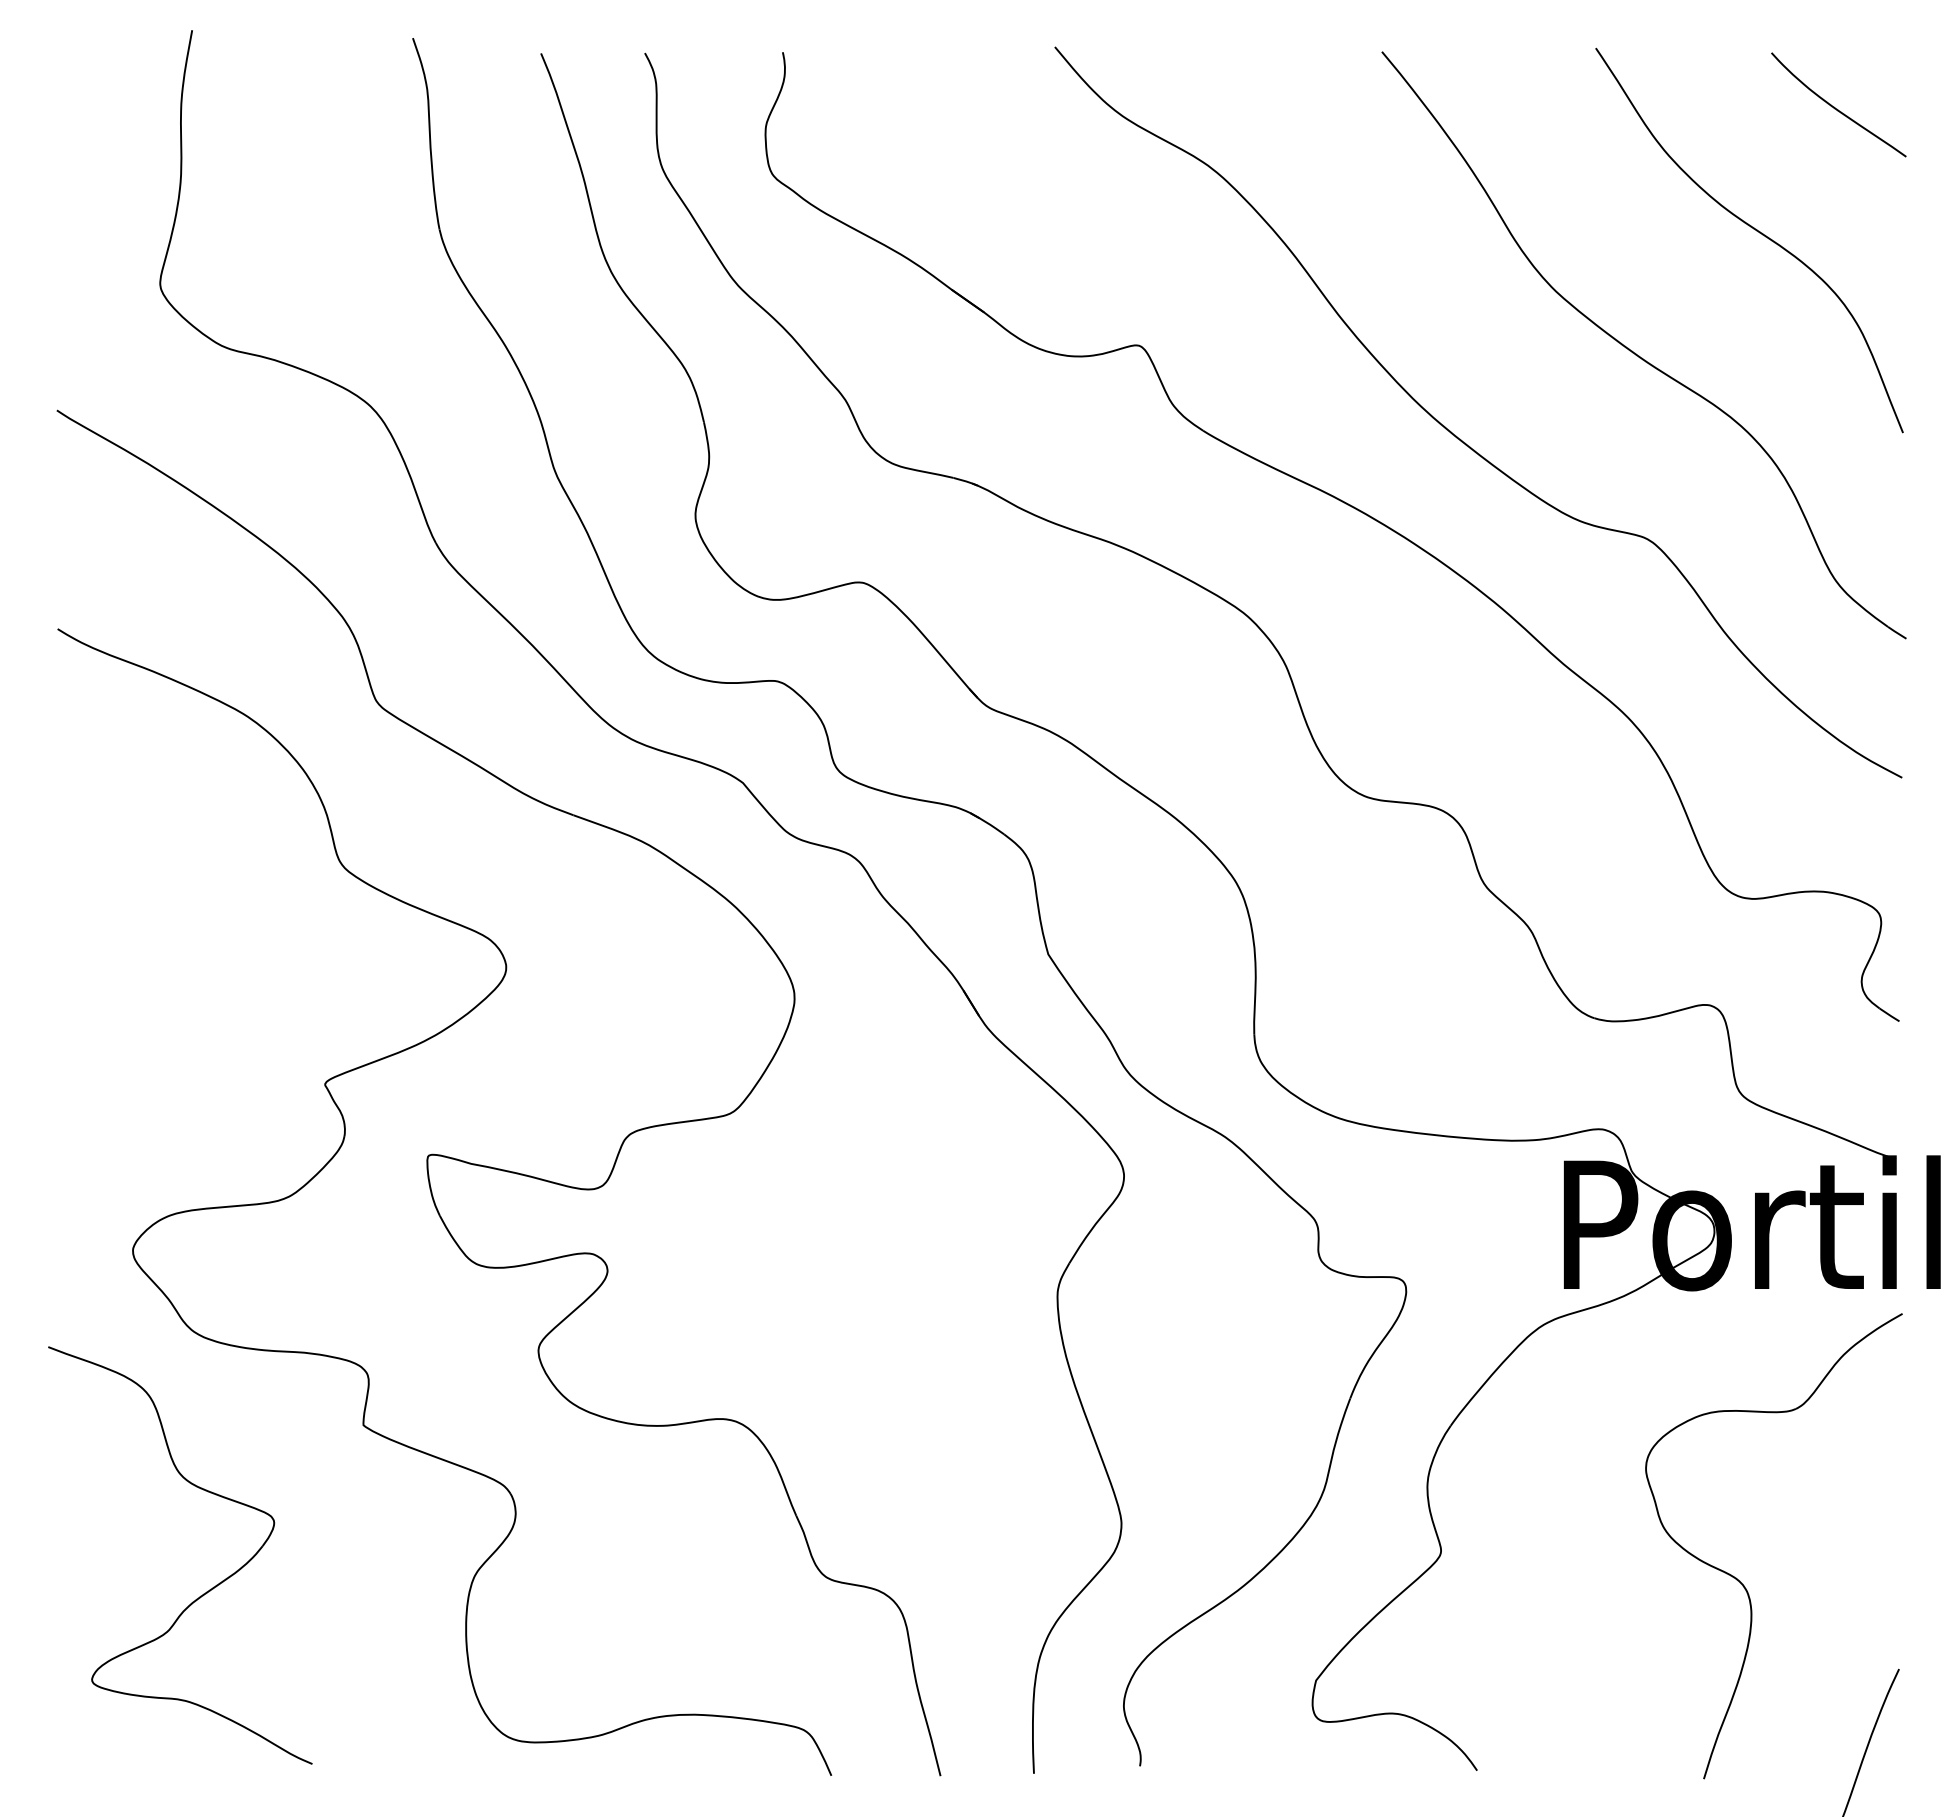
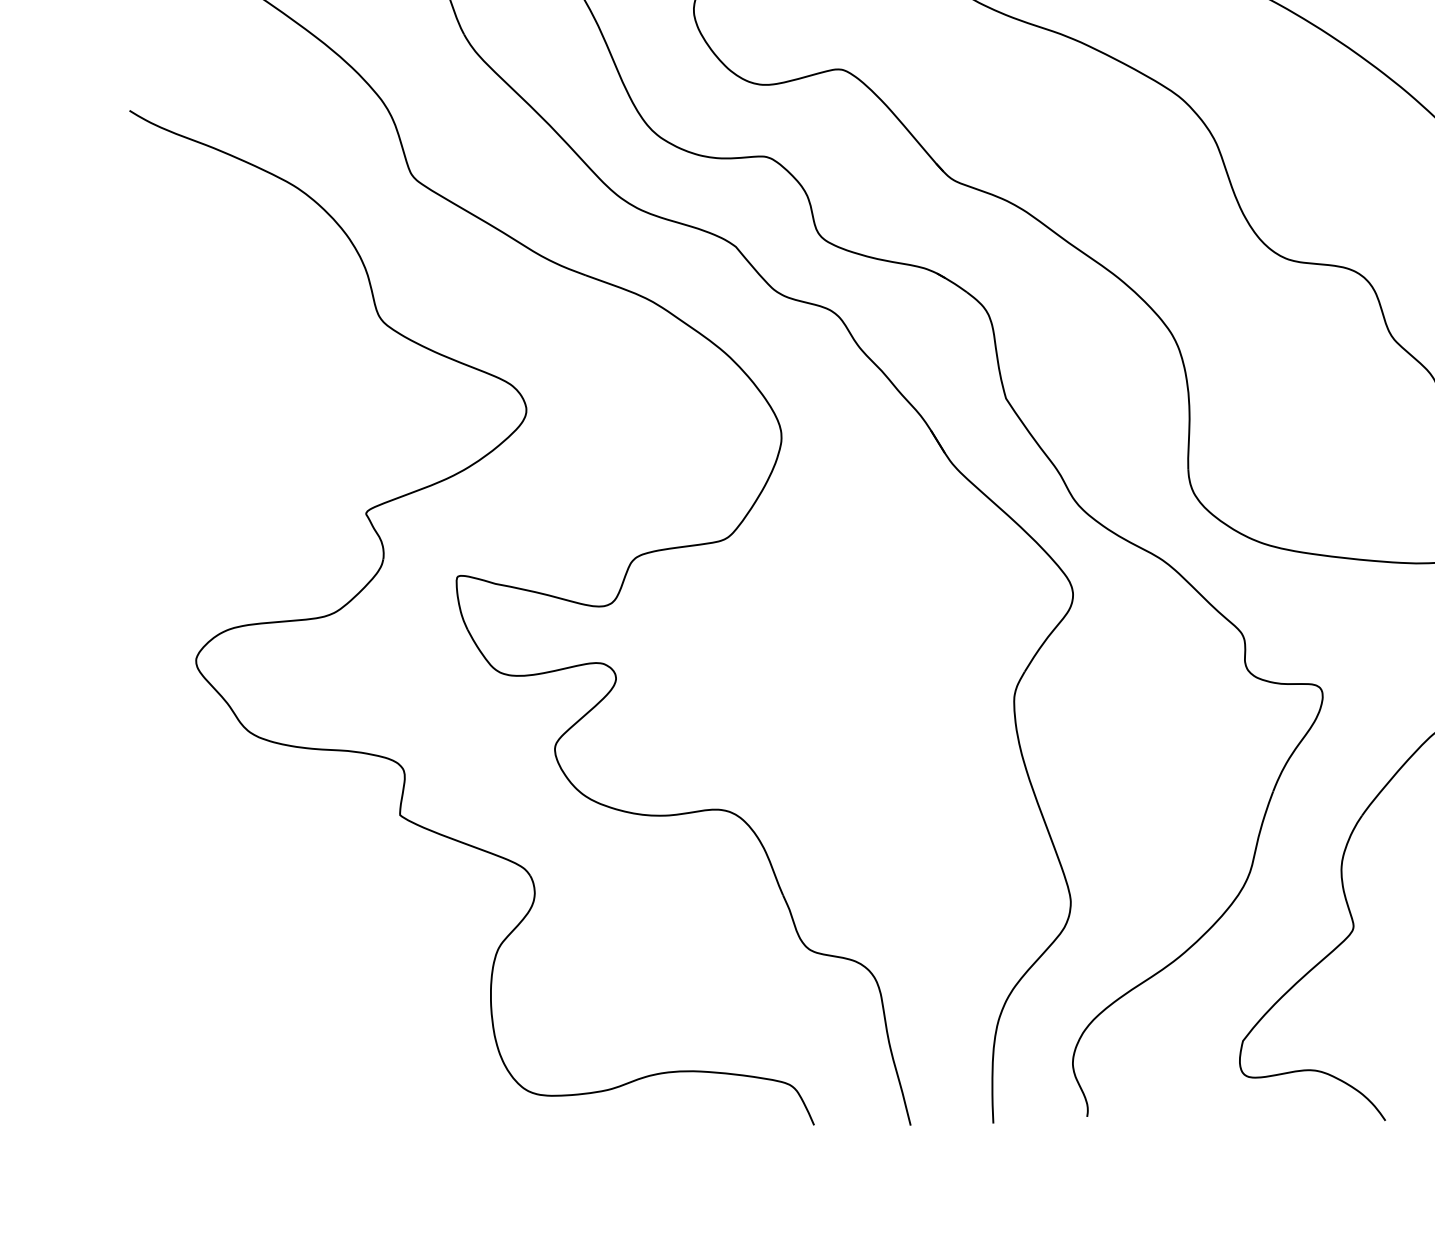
part: (206, 1591) -> (261, 962), removed

